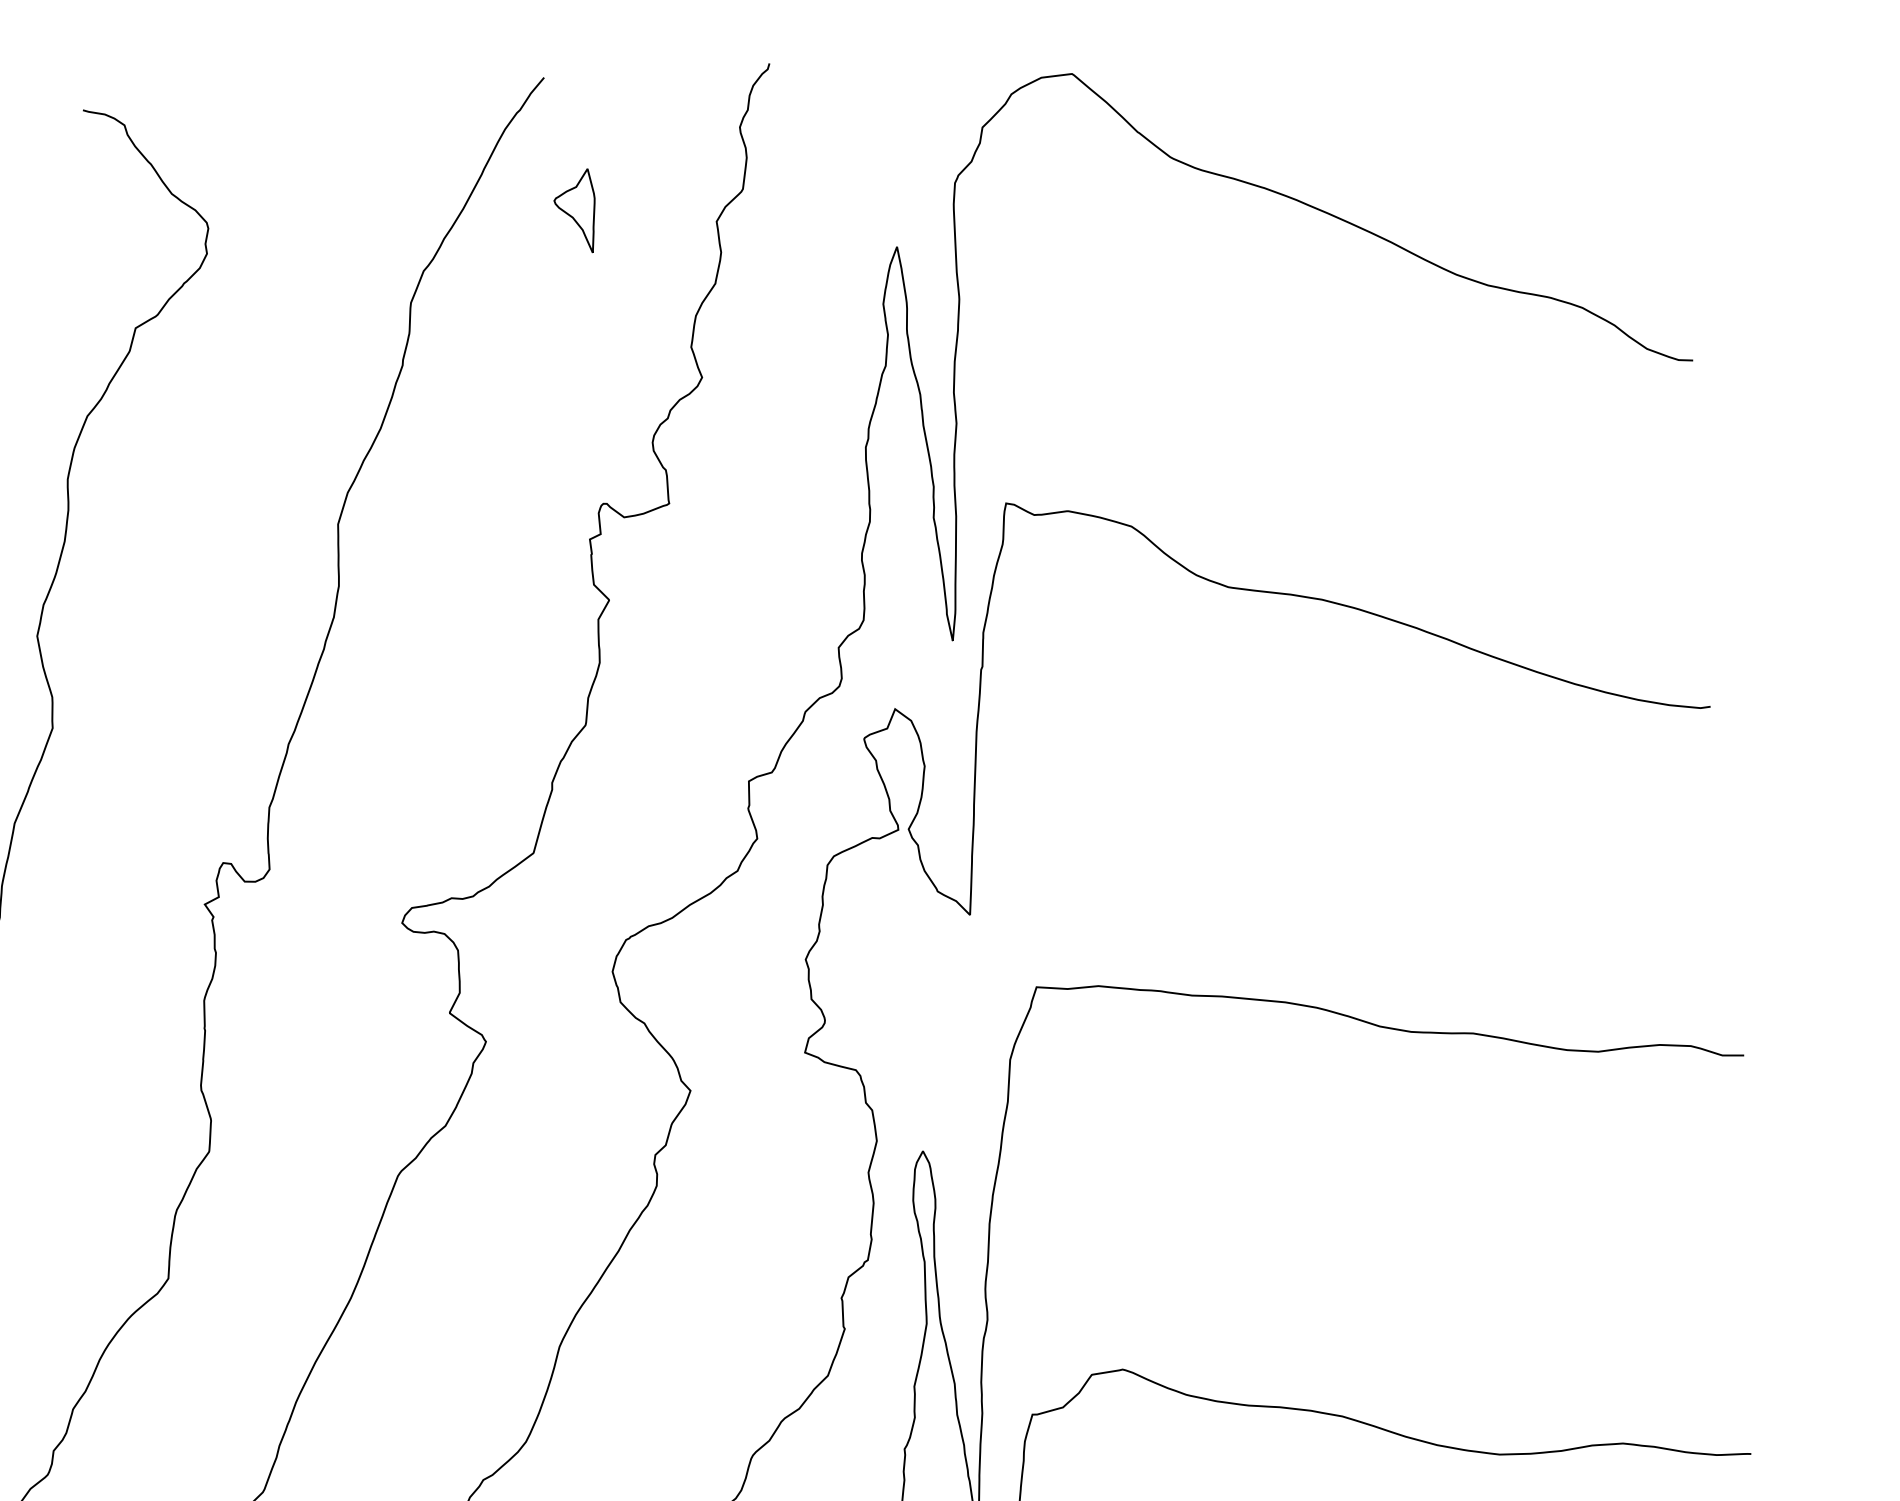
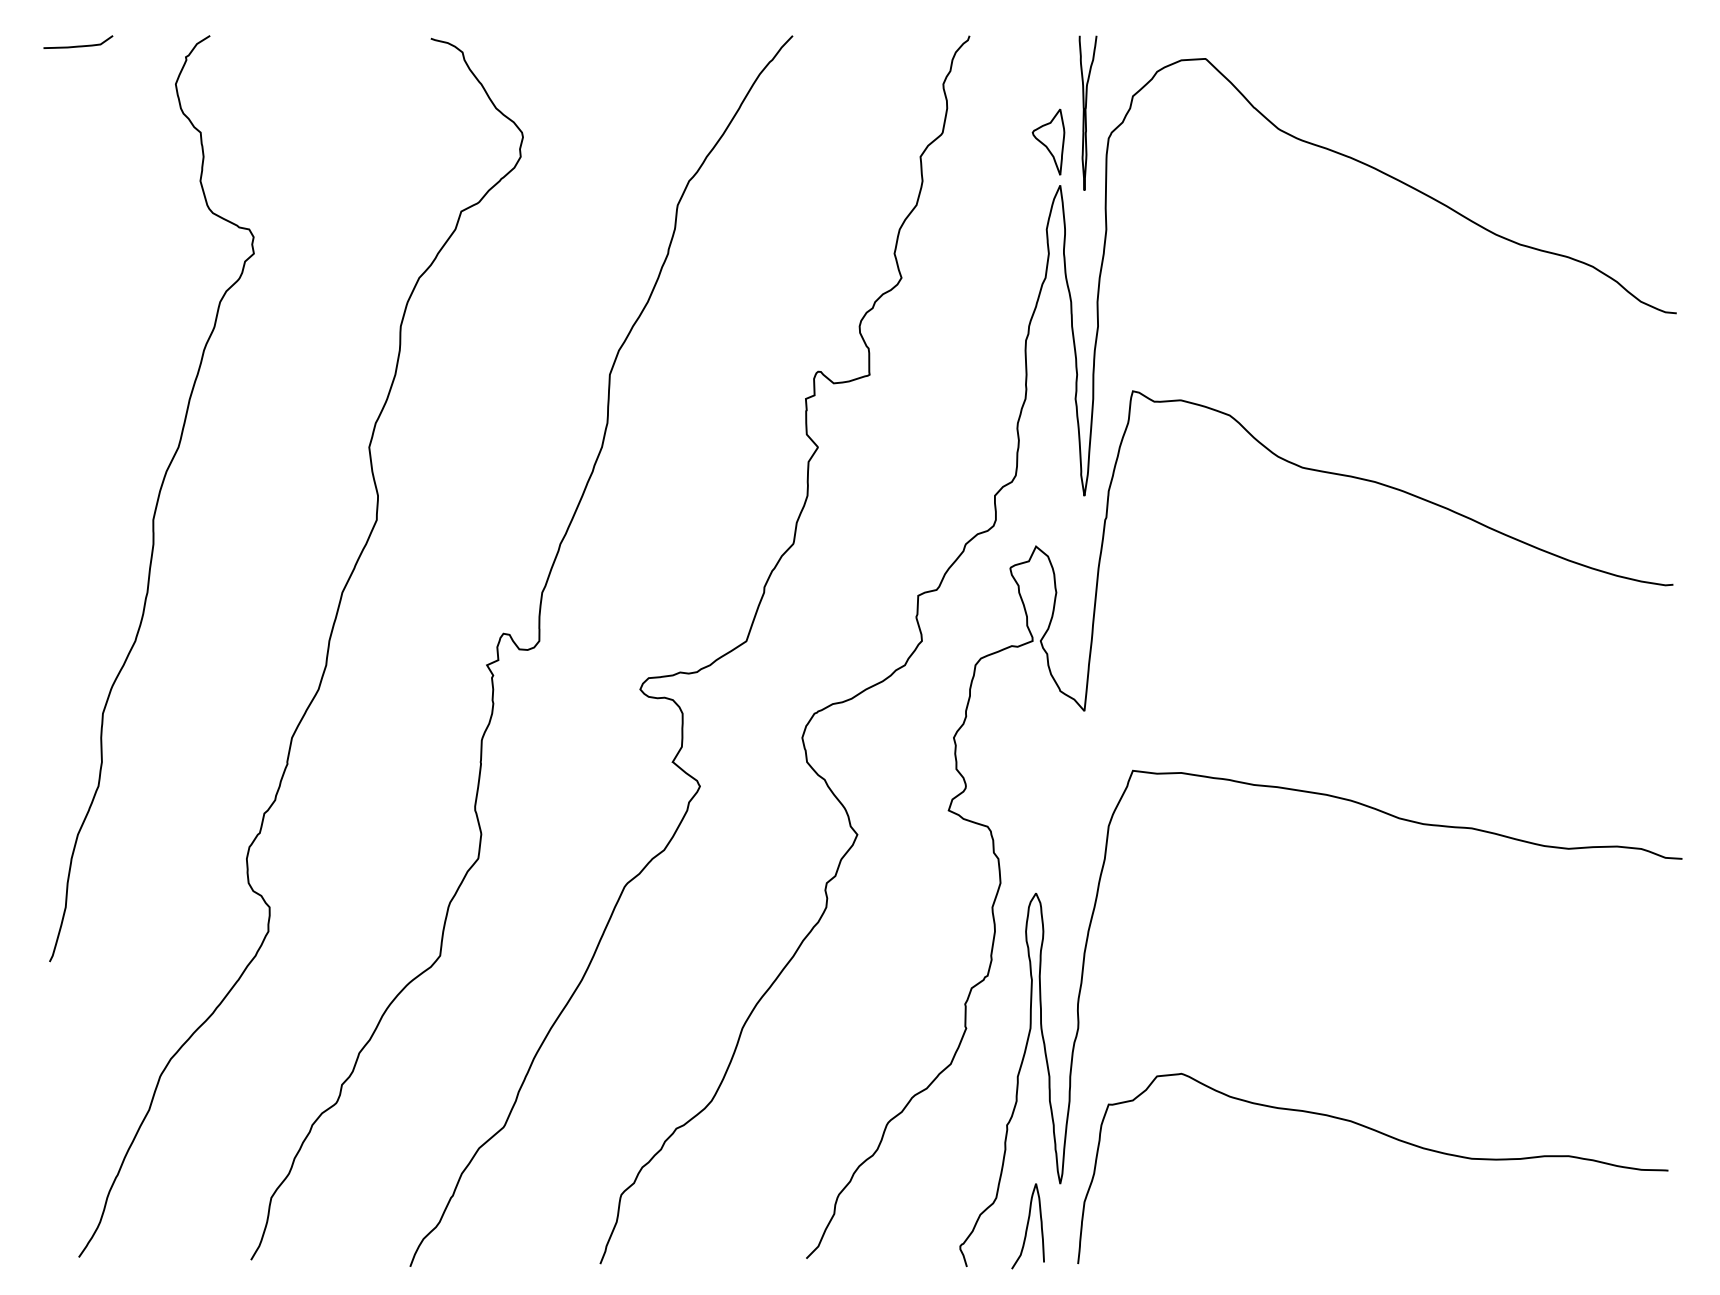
curve: (924, 151) -> (1086, 112), added
part: (575, 210) -> (1048, 141), moved

